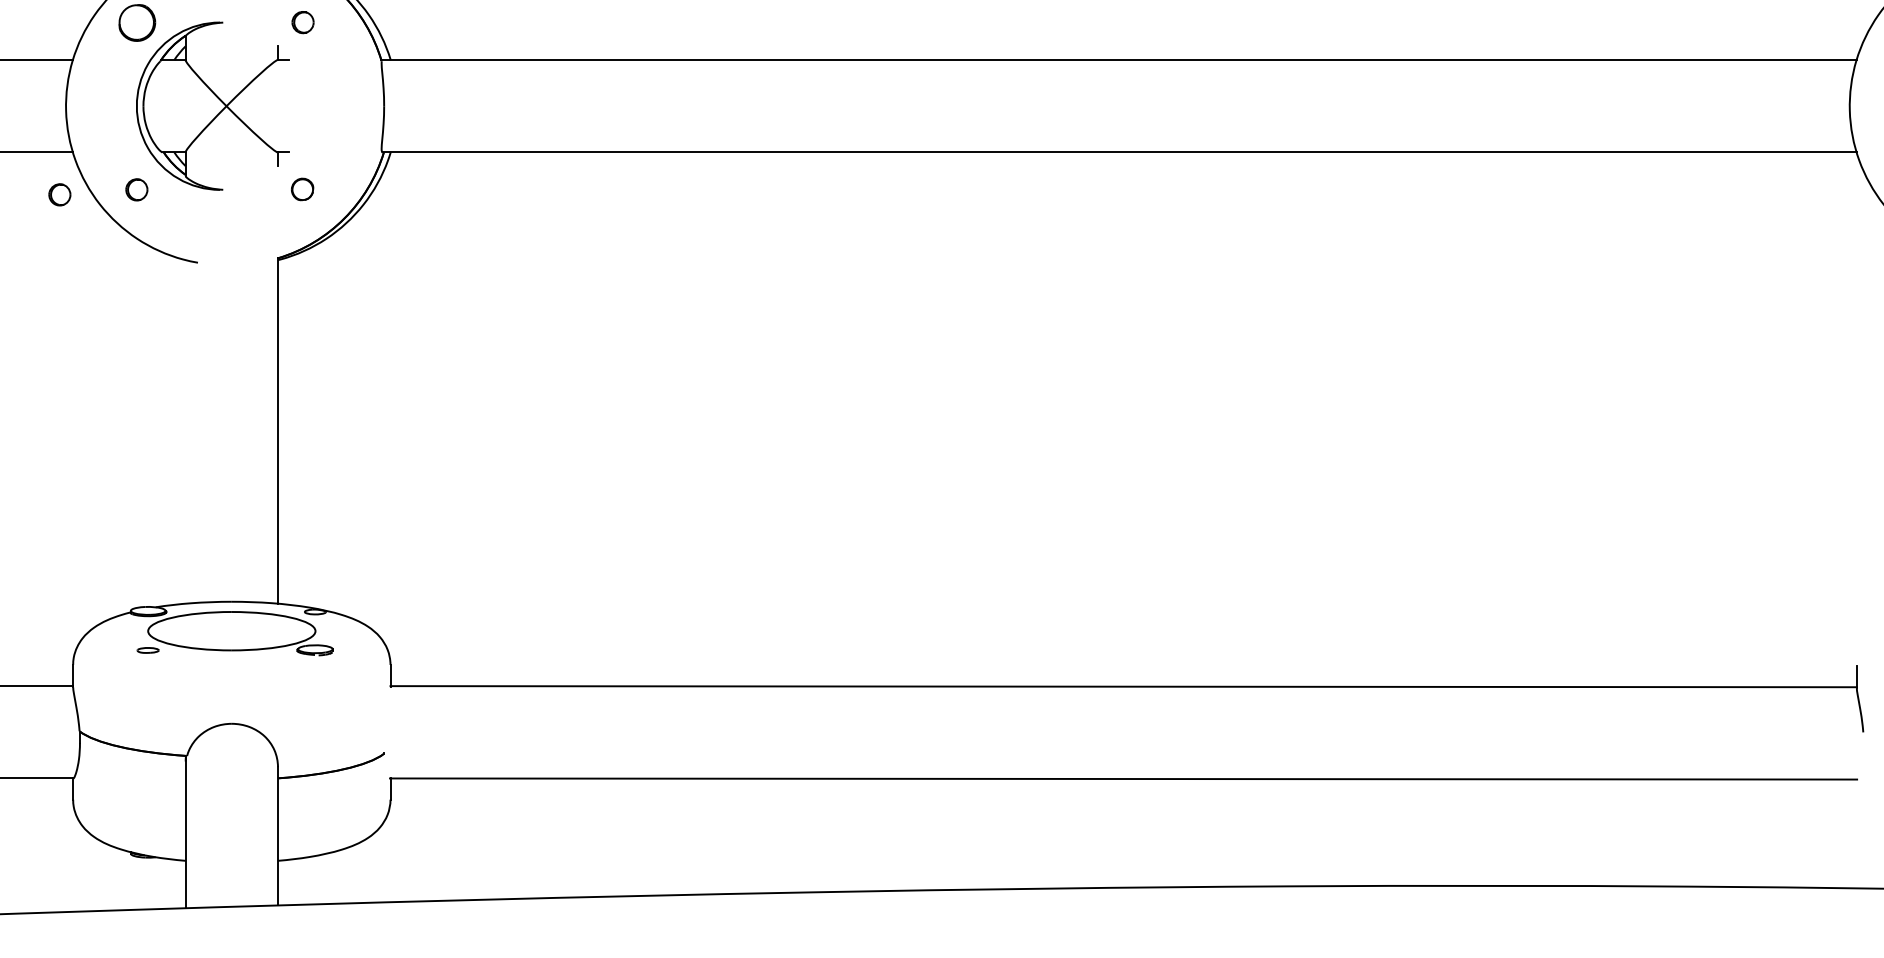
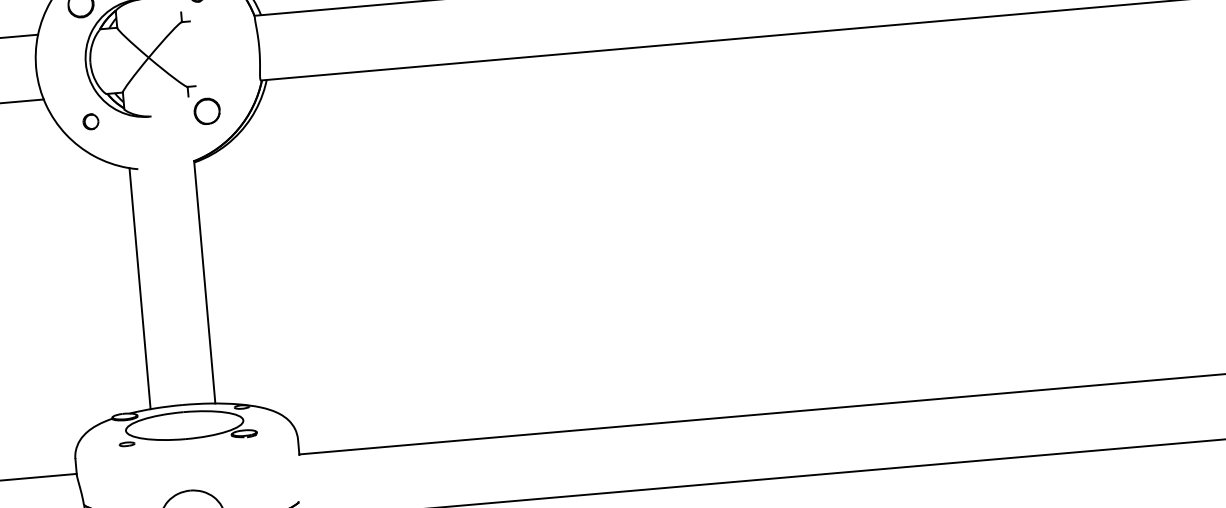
part: (302, 189) -> (207, 111), size x1.67
part: (59, 194) -> (36, 129), removed
line: (185, 431) -> (139, 288), added

